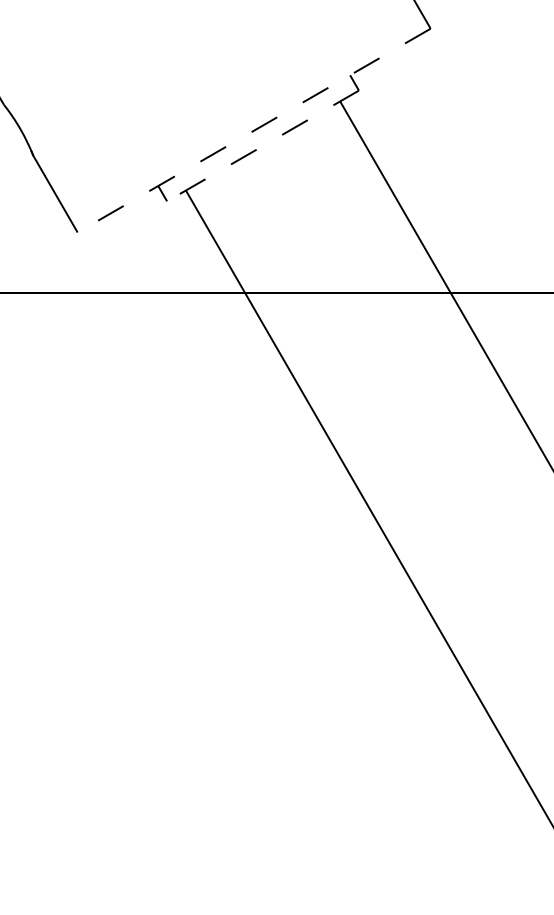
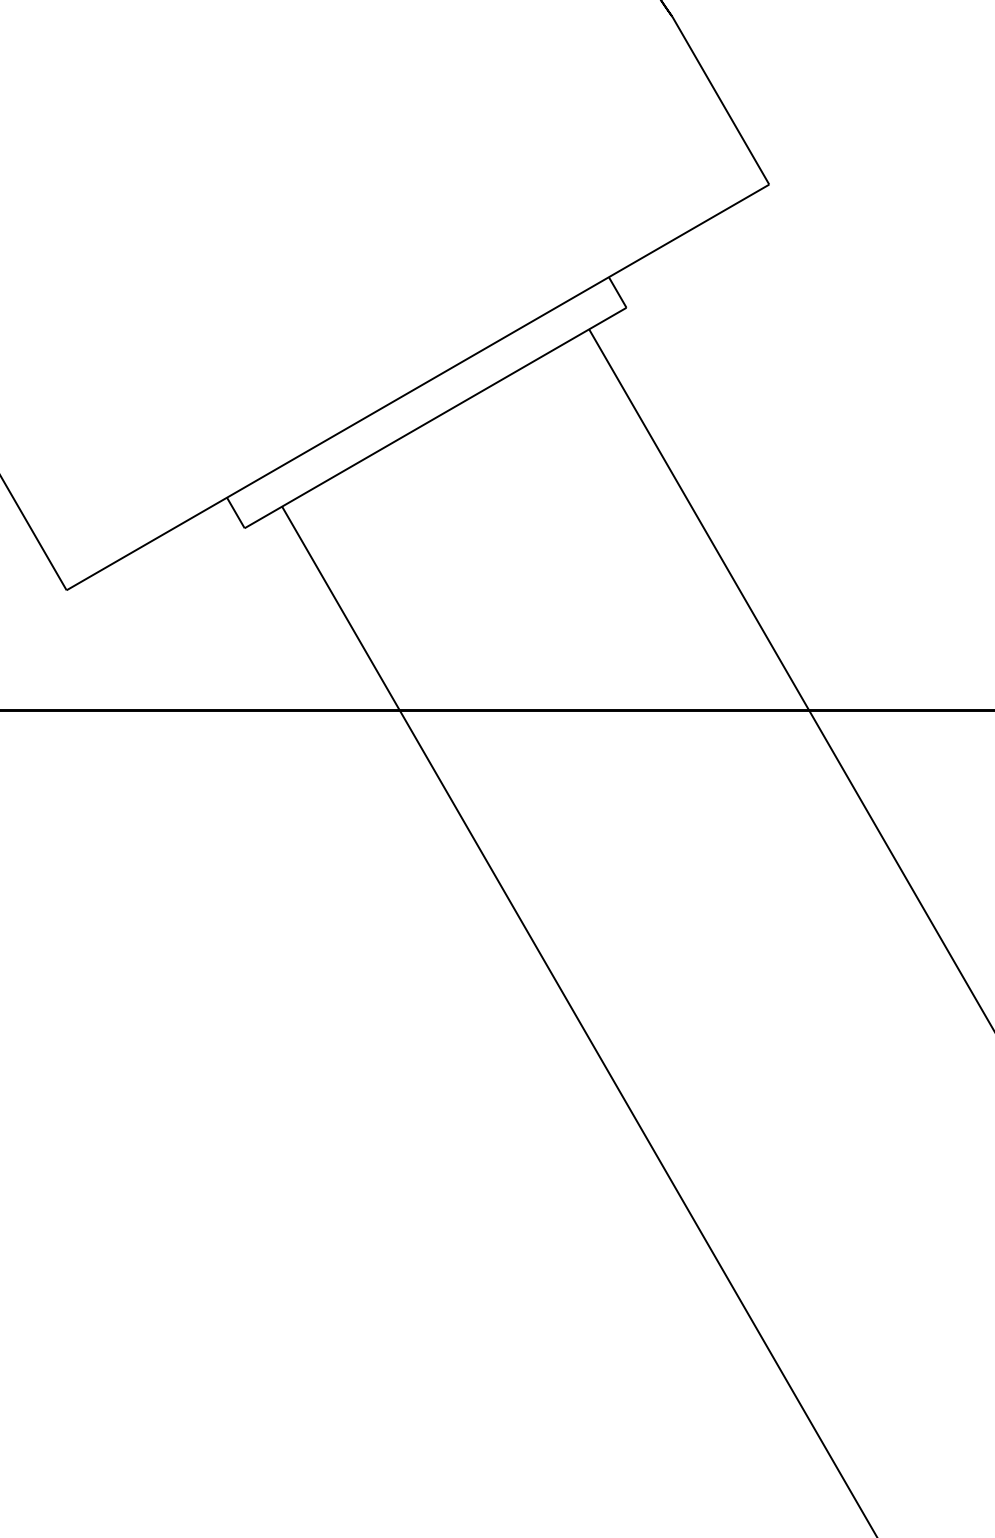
line: (254, 130) -> (418, 387), dashed -> solid
line: (263, 145) -> (436, 417), dashed -> solid

